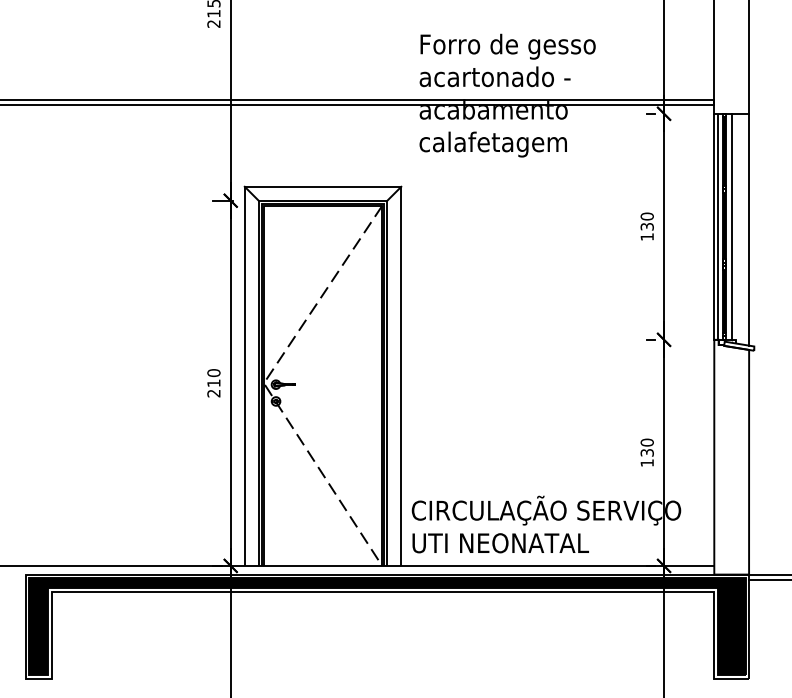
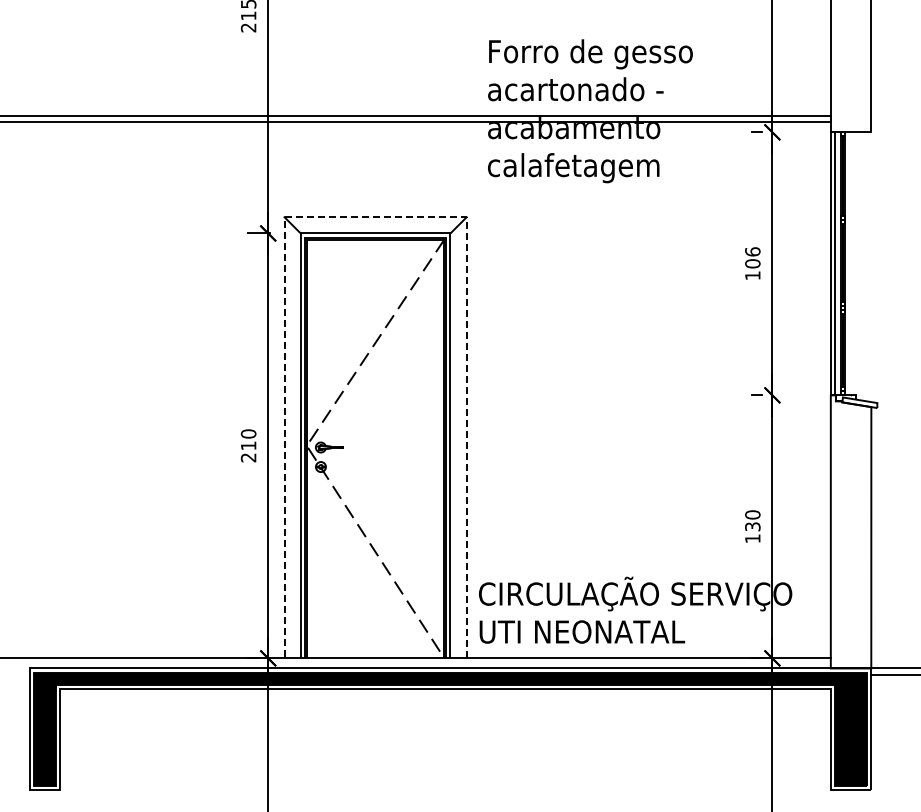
line: (322, 186) -> (375, 217), solid -> dashed
text: (646, 221) -> (752, 257), 130 -> 106
line: (732, 226) -> (851, 263), removed
line: (749, 229) -> (871, 267), removed

